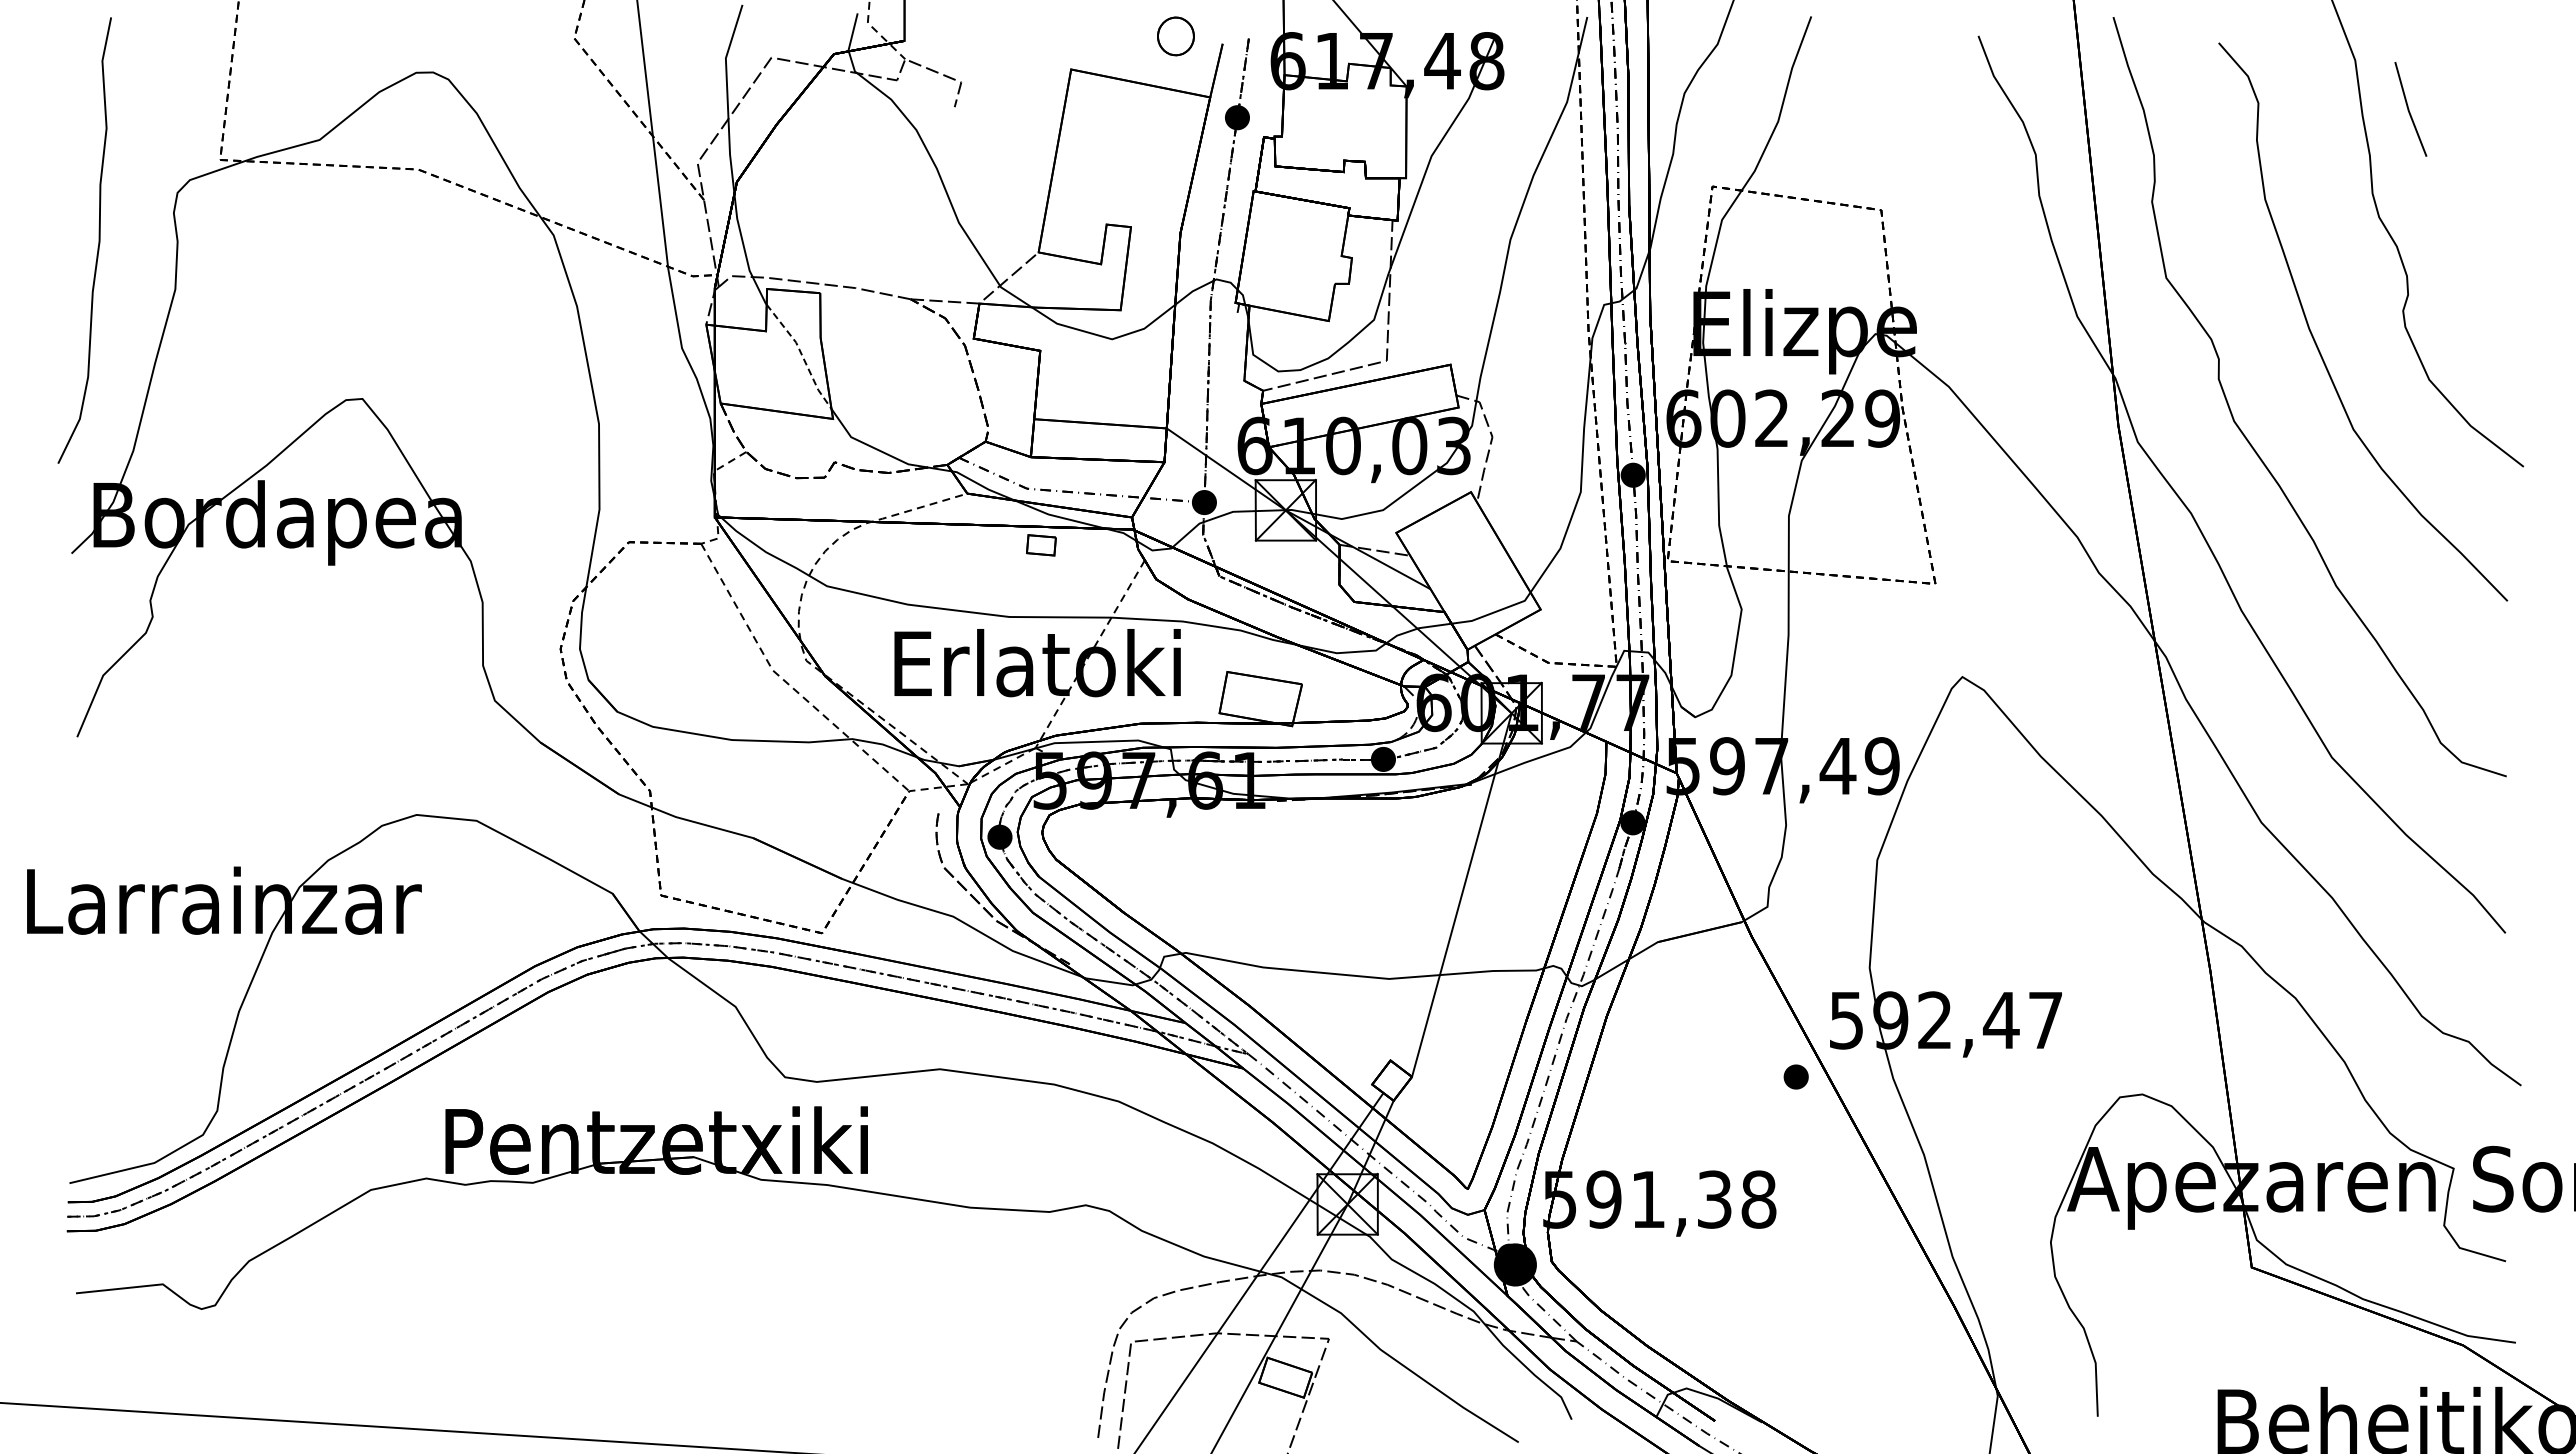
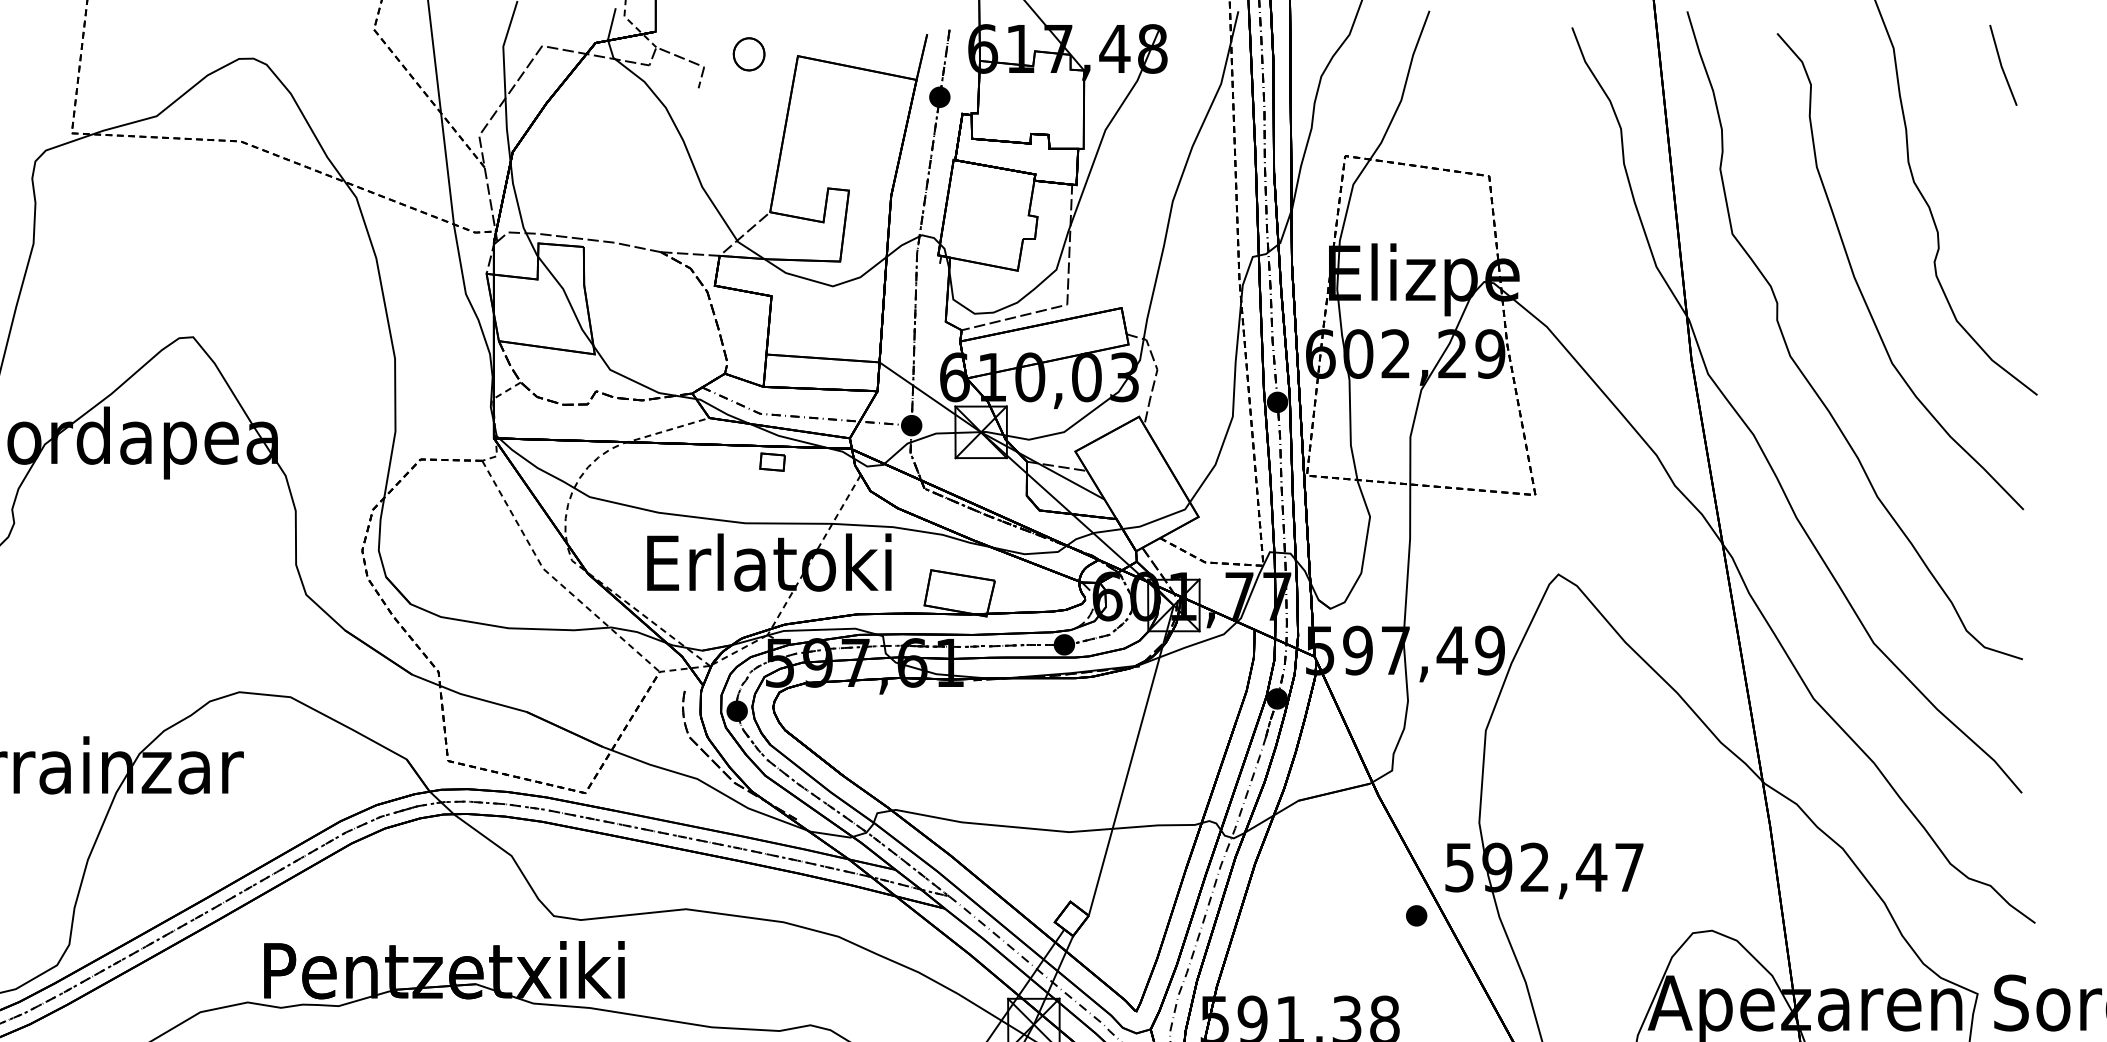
part: (1175, 36) -> (748, 54), moved
line: (2409, 109) -> (2002, 65), moved
line: (802, 355) -> (568, 300), dashed -> solid

